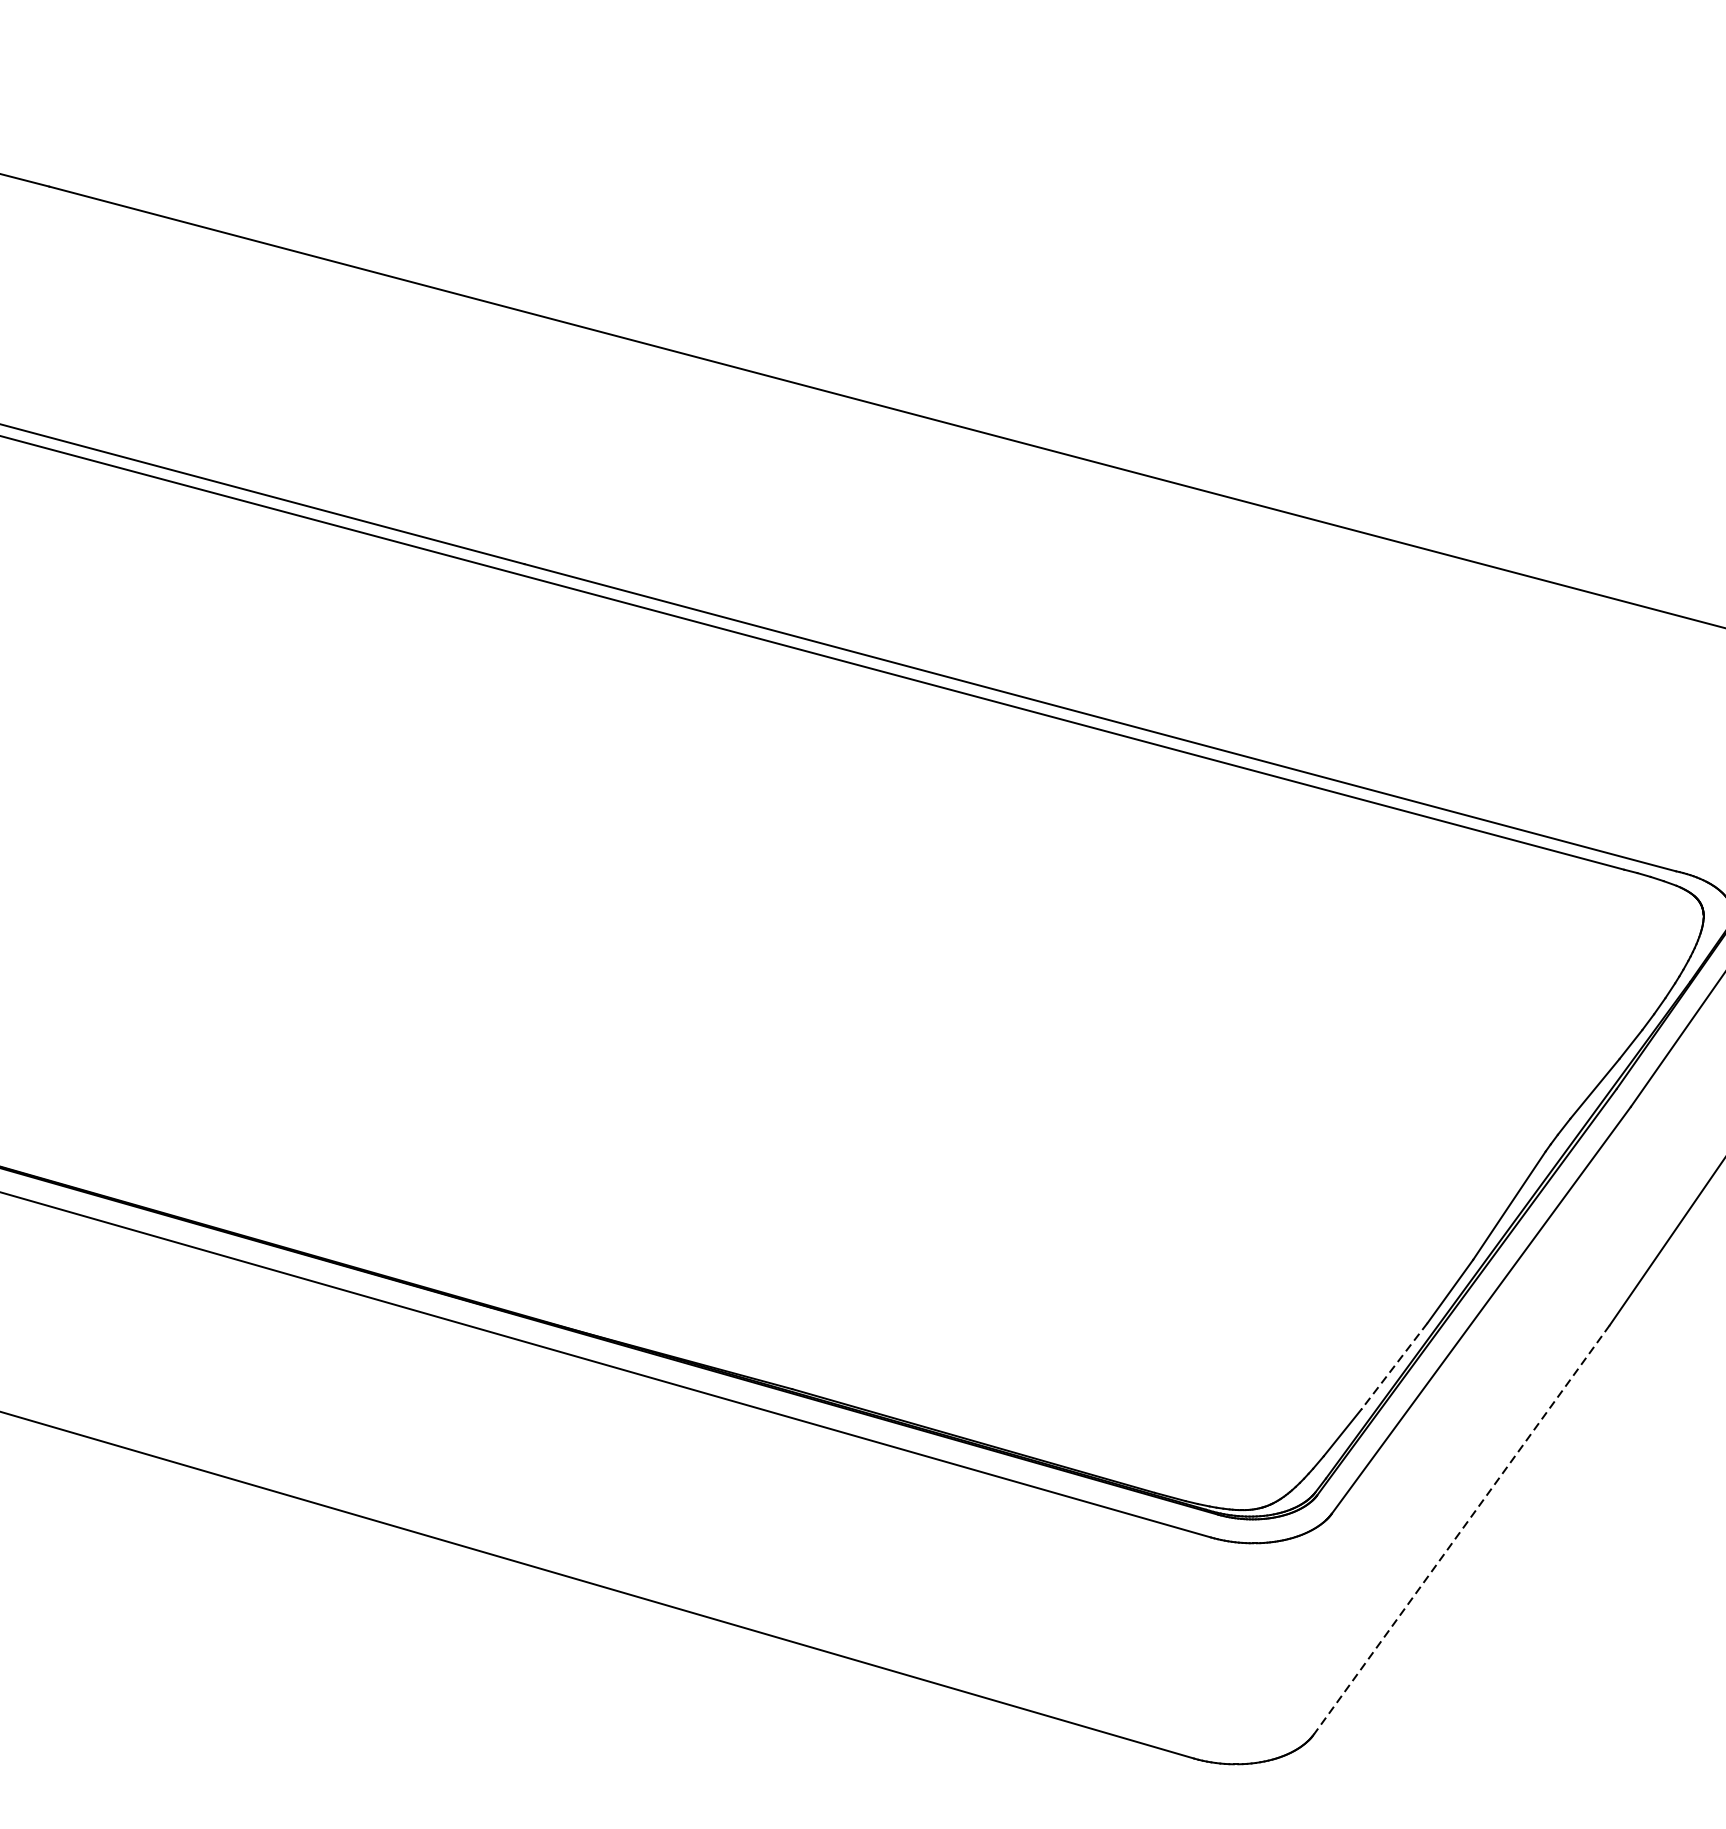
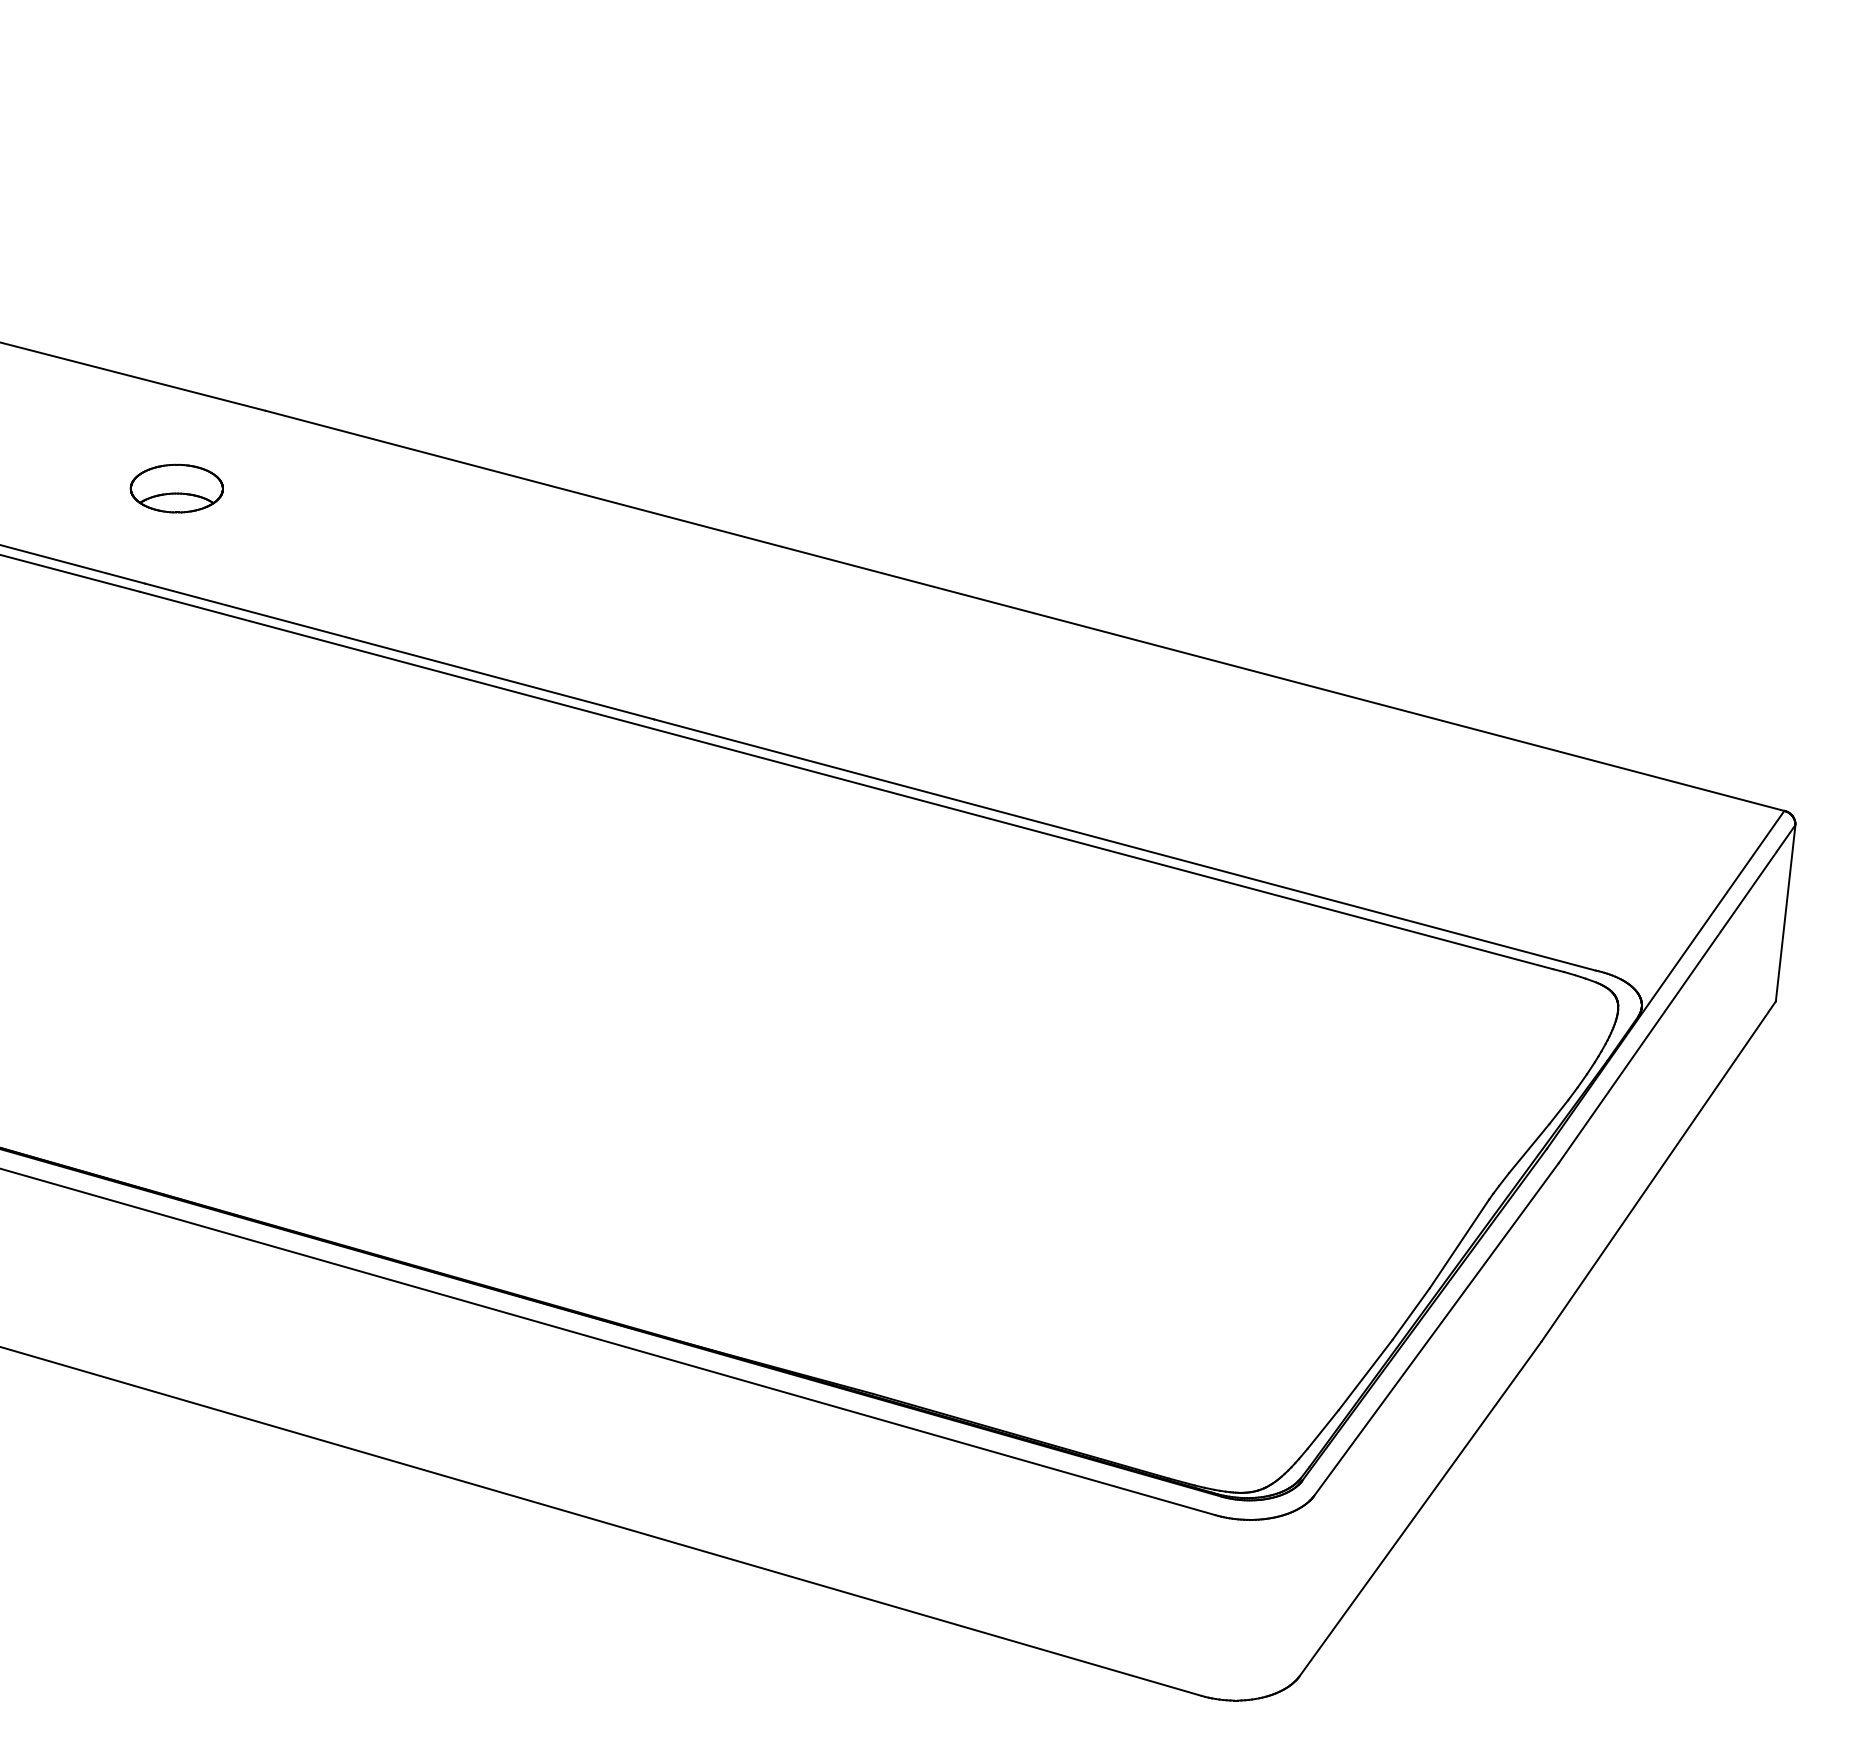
line: (1394, 1366) -> (1365, 1375), dashed -> solid
line: (1461, 1529) -> (1420, 1508), dashed -> solid

